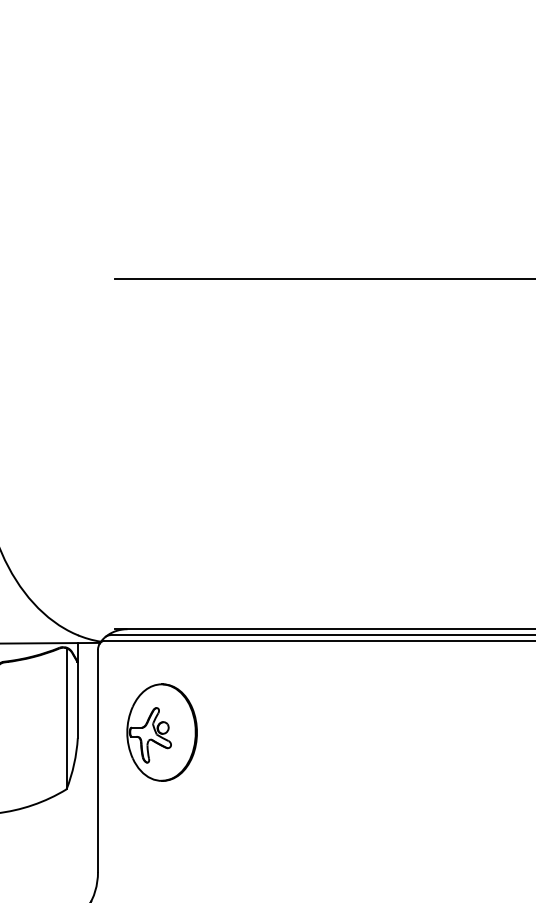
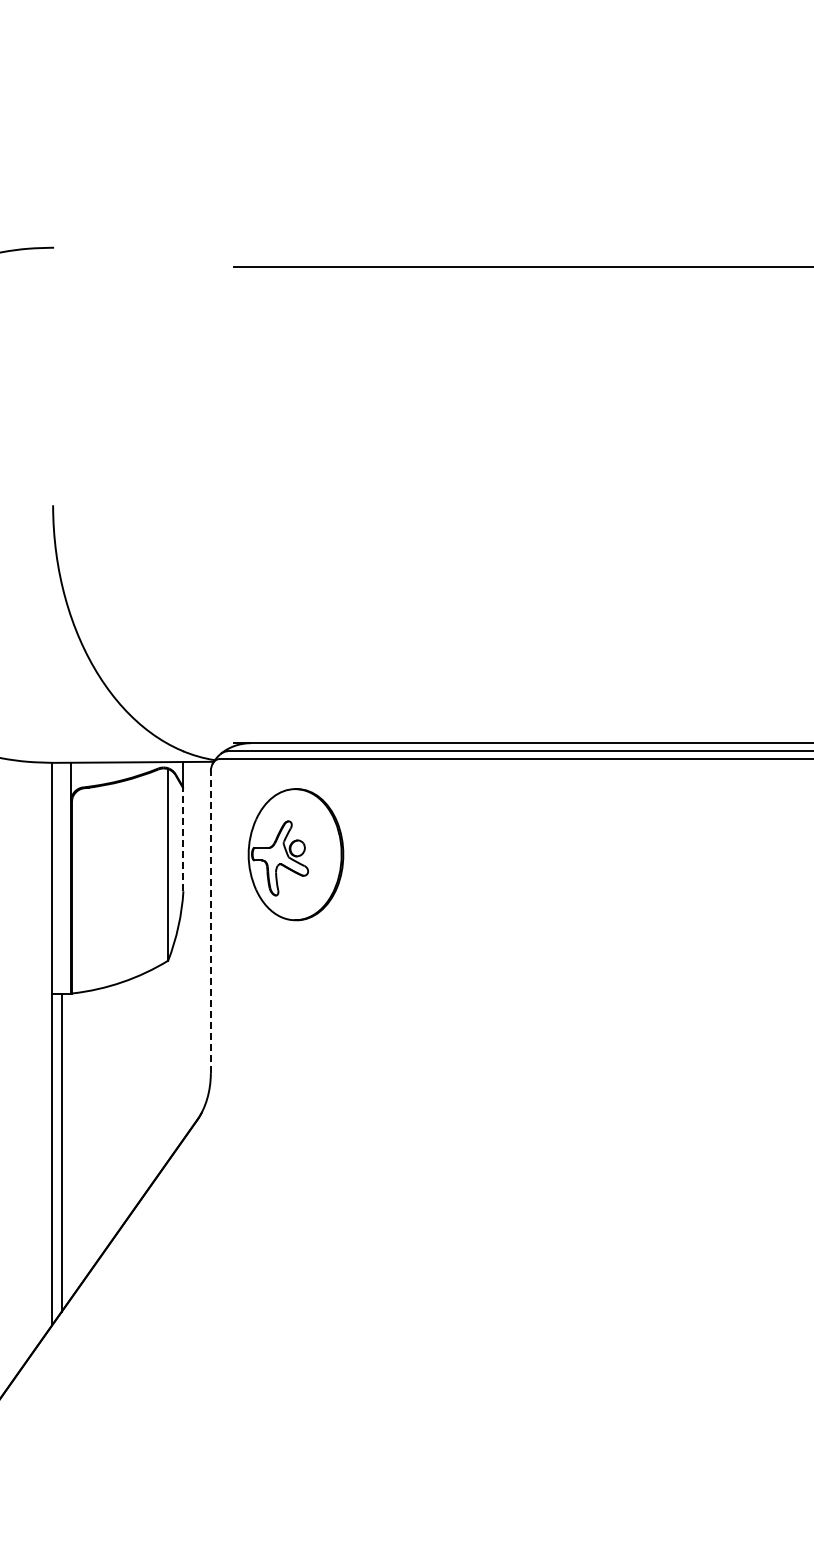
line: (77, 700) -> (183, 839), solid -> dashed
part: (161, 732) -> (295, 854), moved
line: (97, 761) -> (210, 922), solid -> dashed

